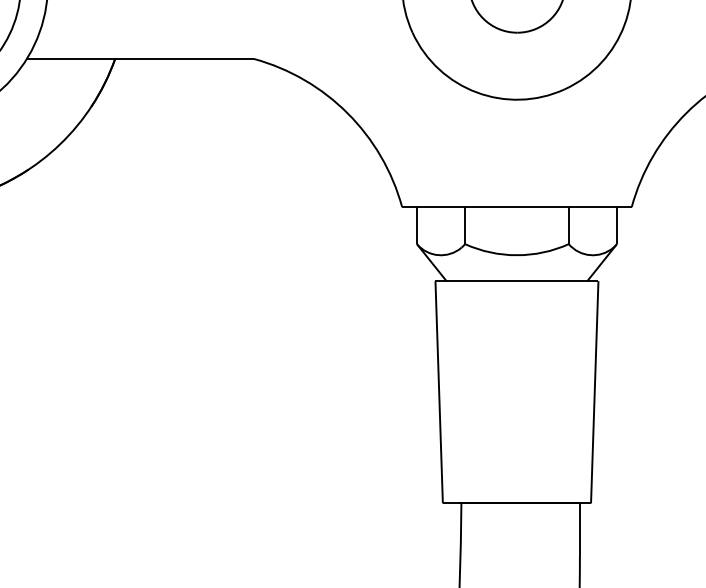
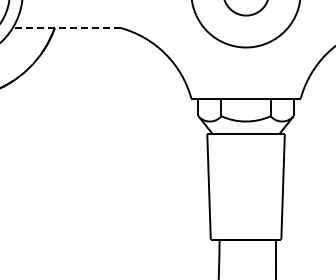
line: (139, 59) -> (66, 28), solid -> dashed

